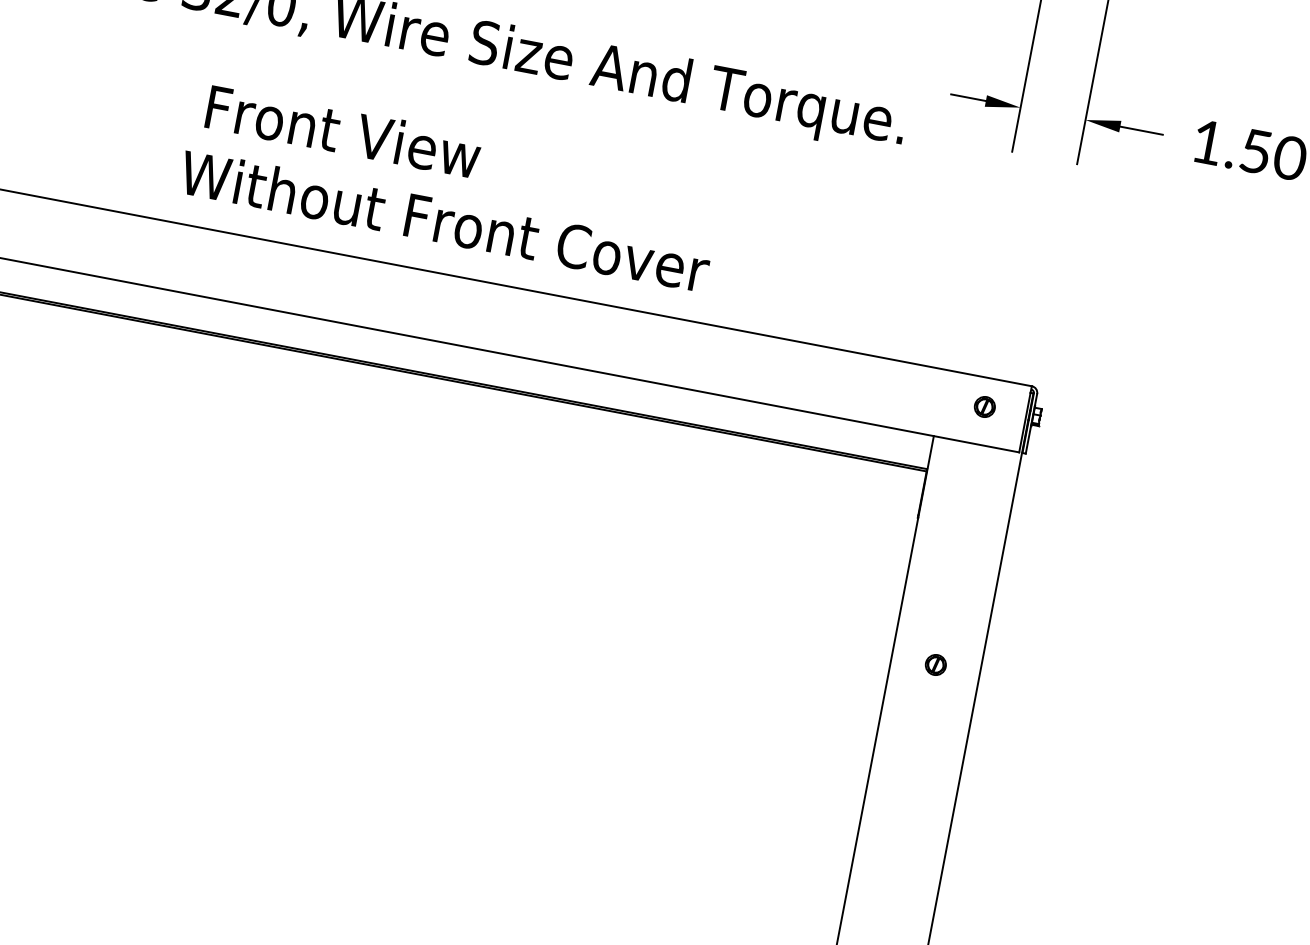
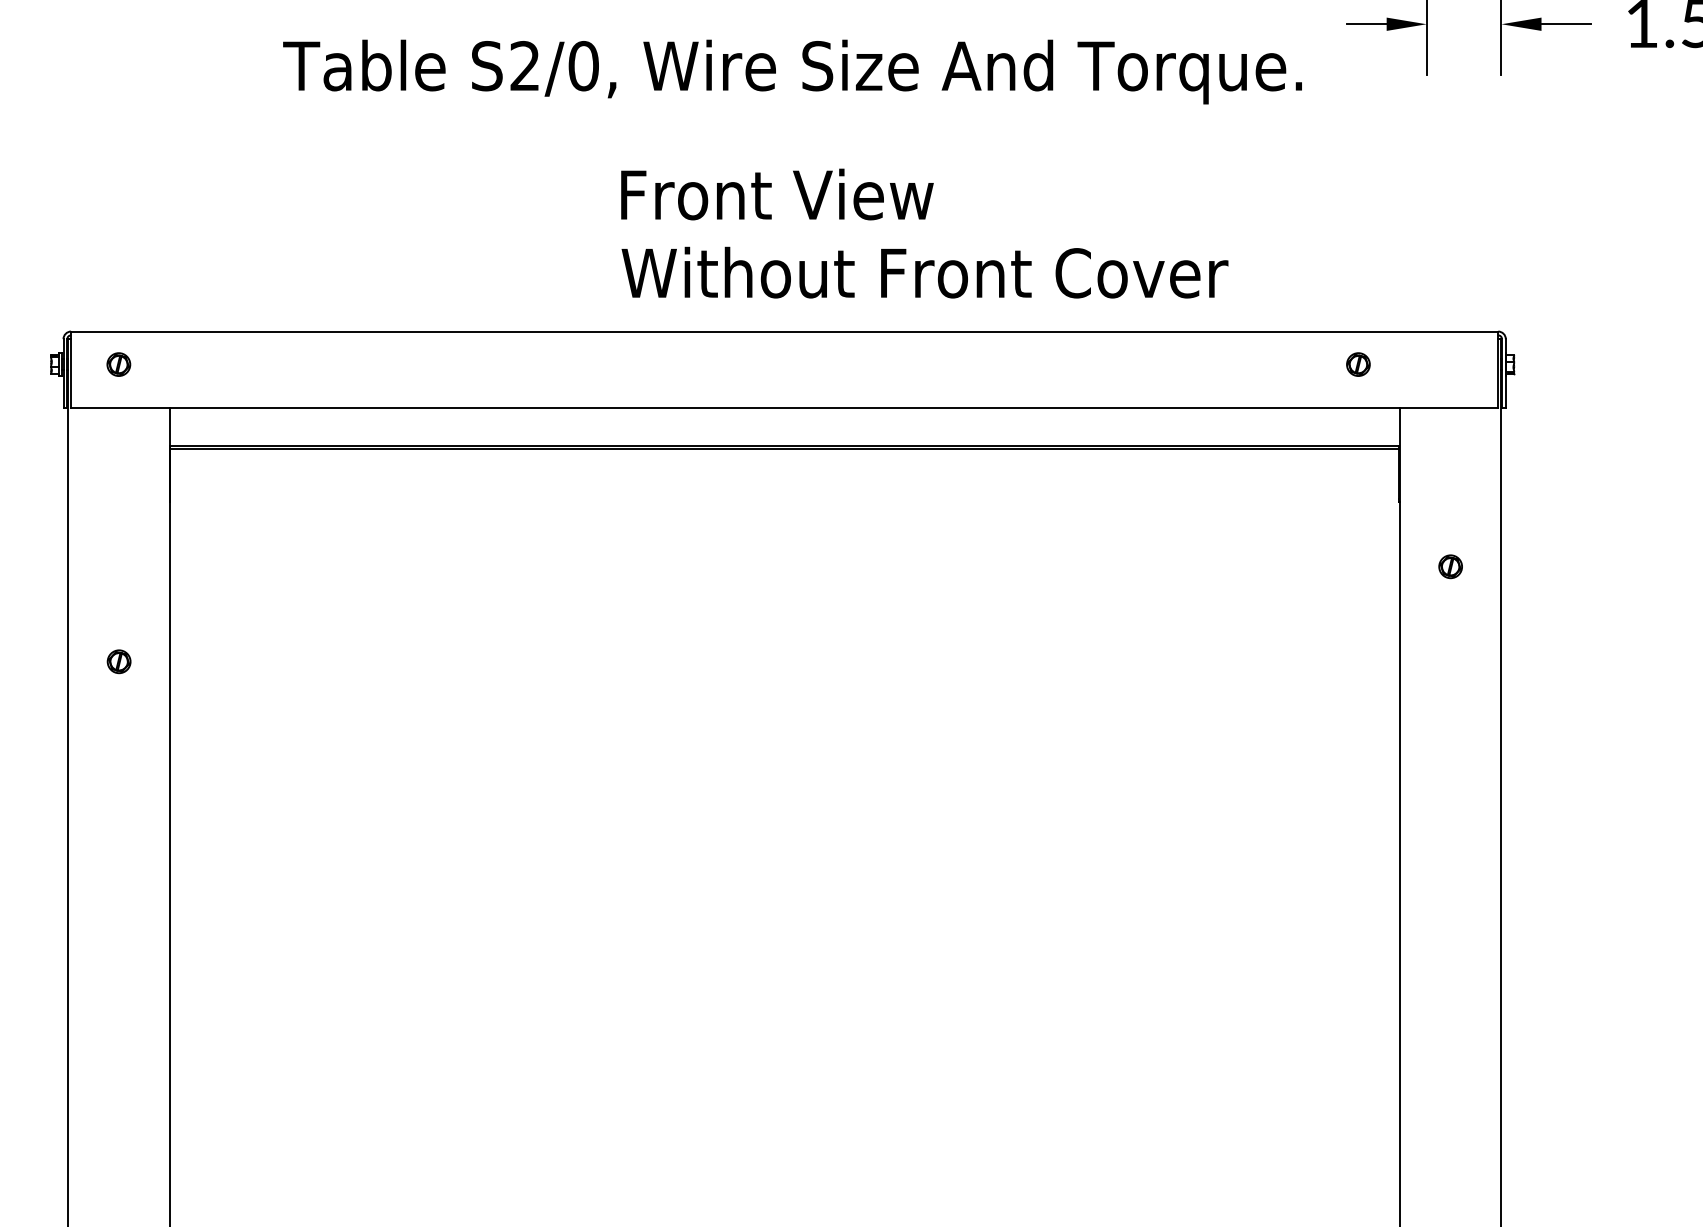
text: (343, 131) -> (777, 194), moved
text: (444, 221) -> (924, 272), moved
part: (984, 406) -> (1358, 364), moved
part: (935, 664) -> (1450, 566), moved

